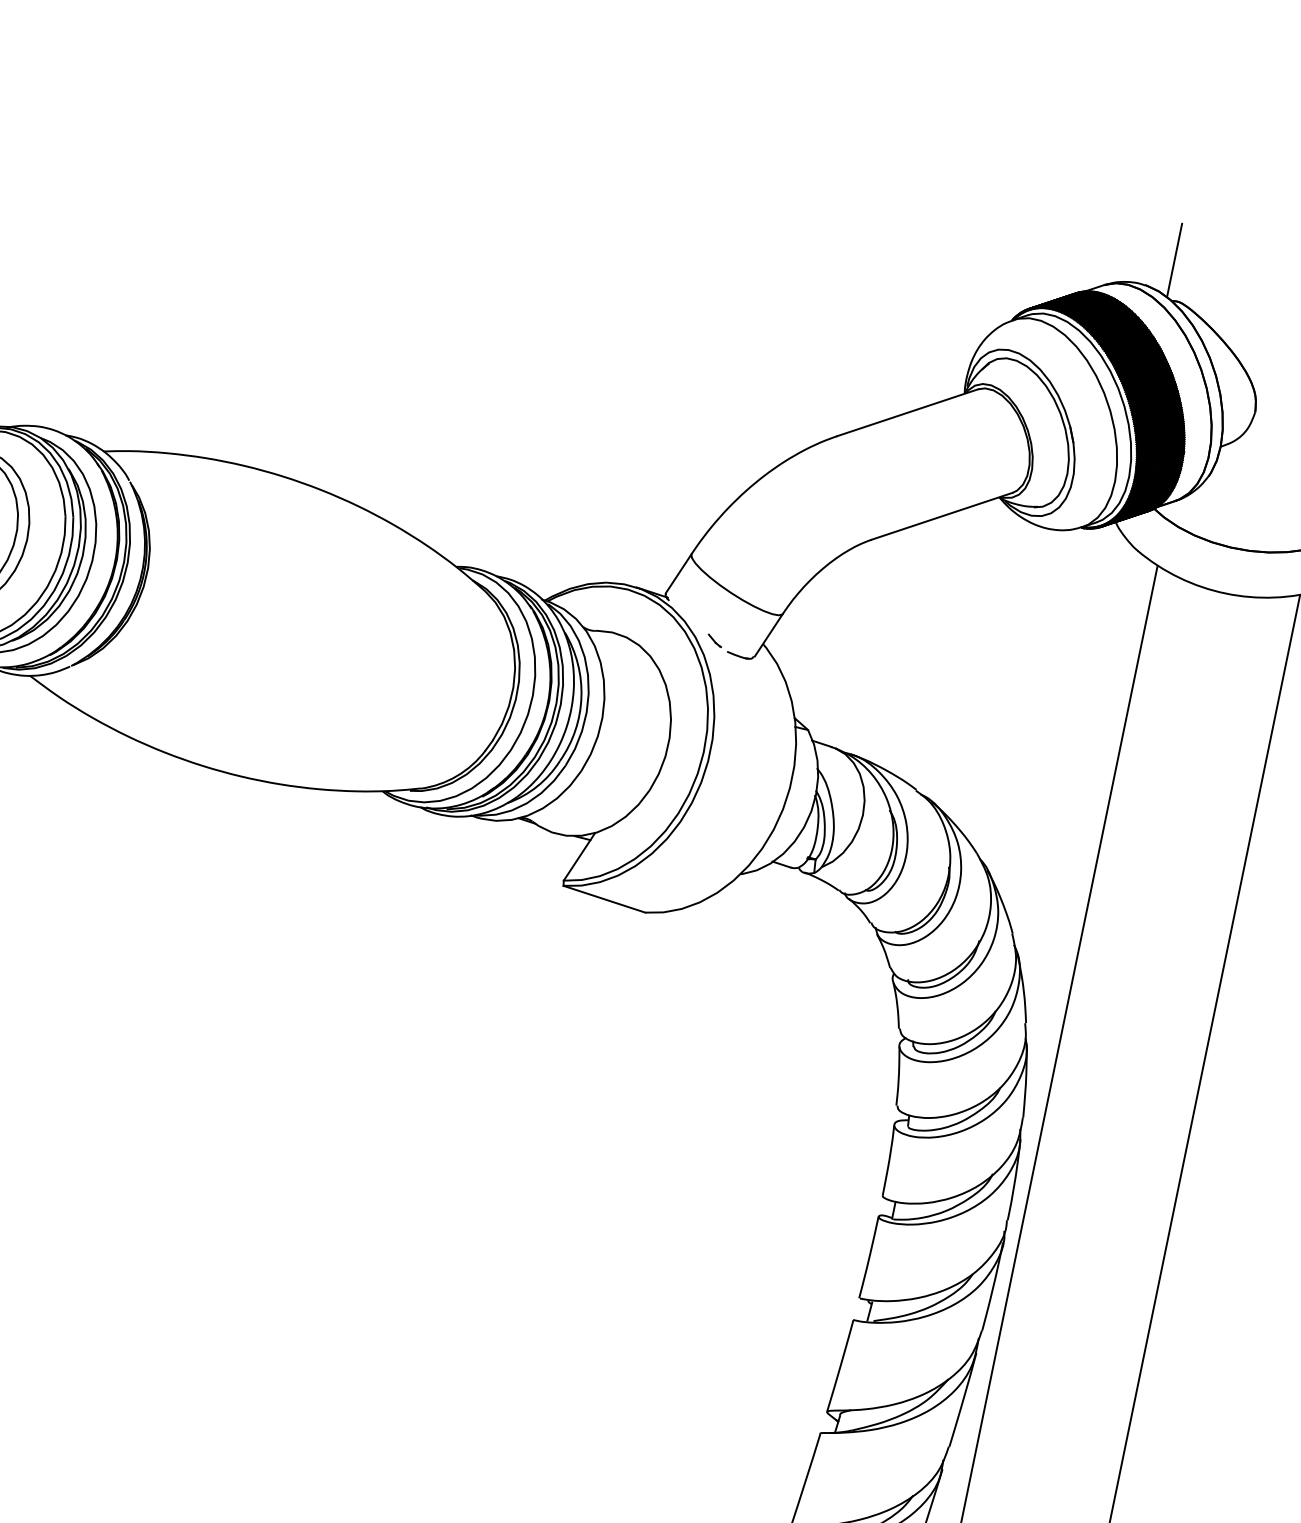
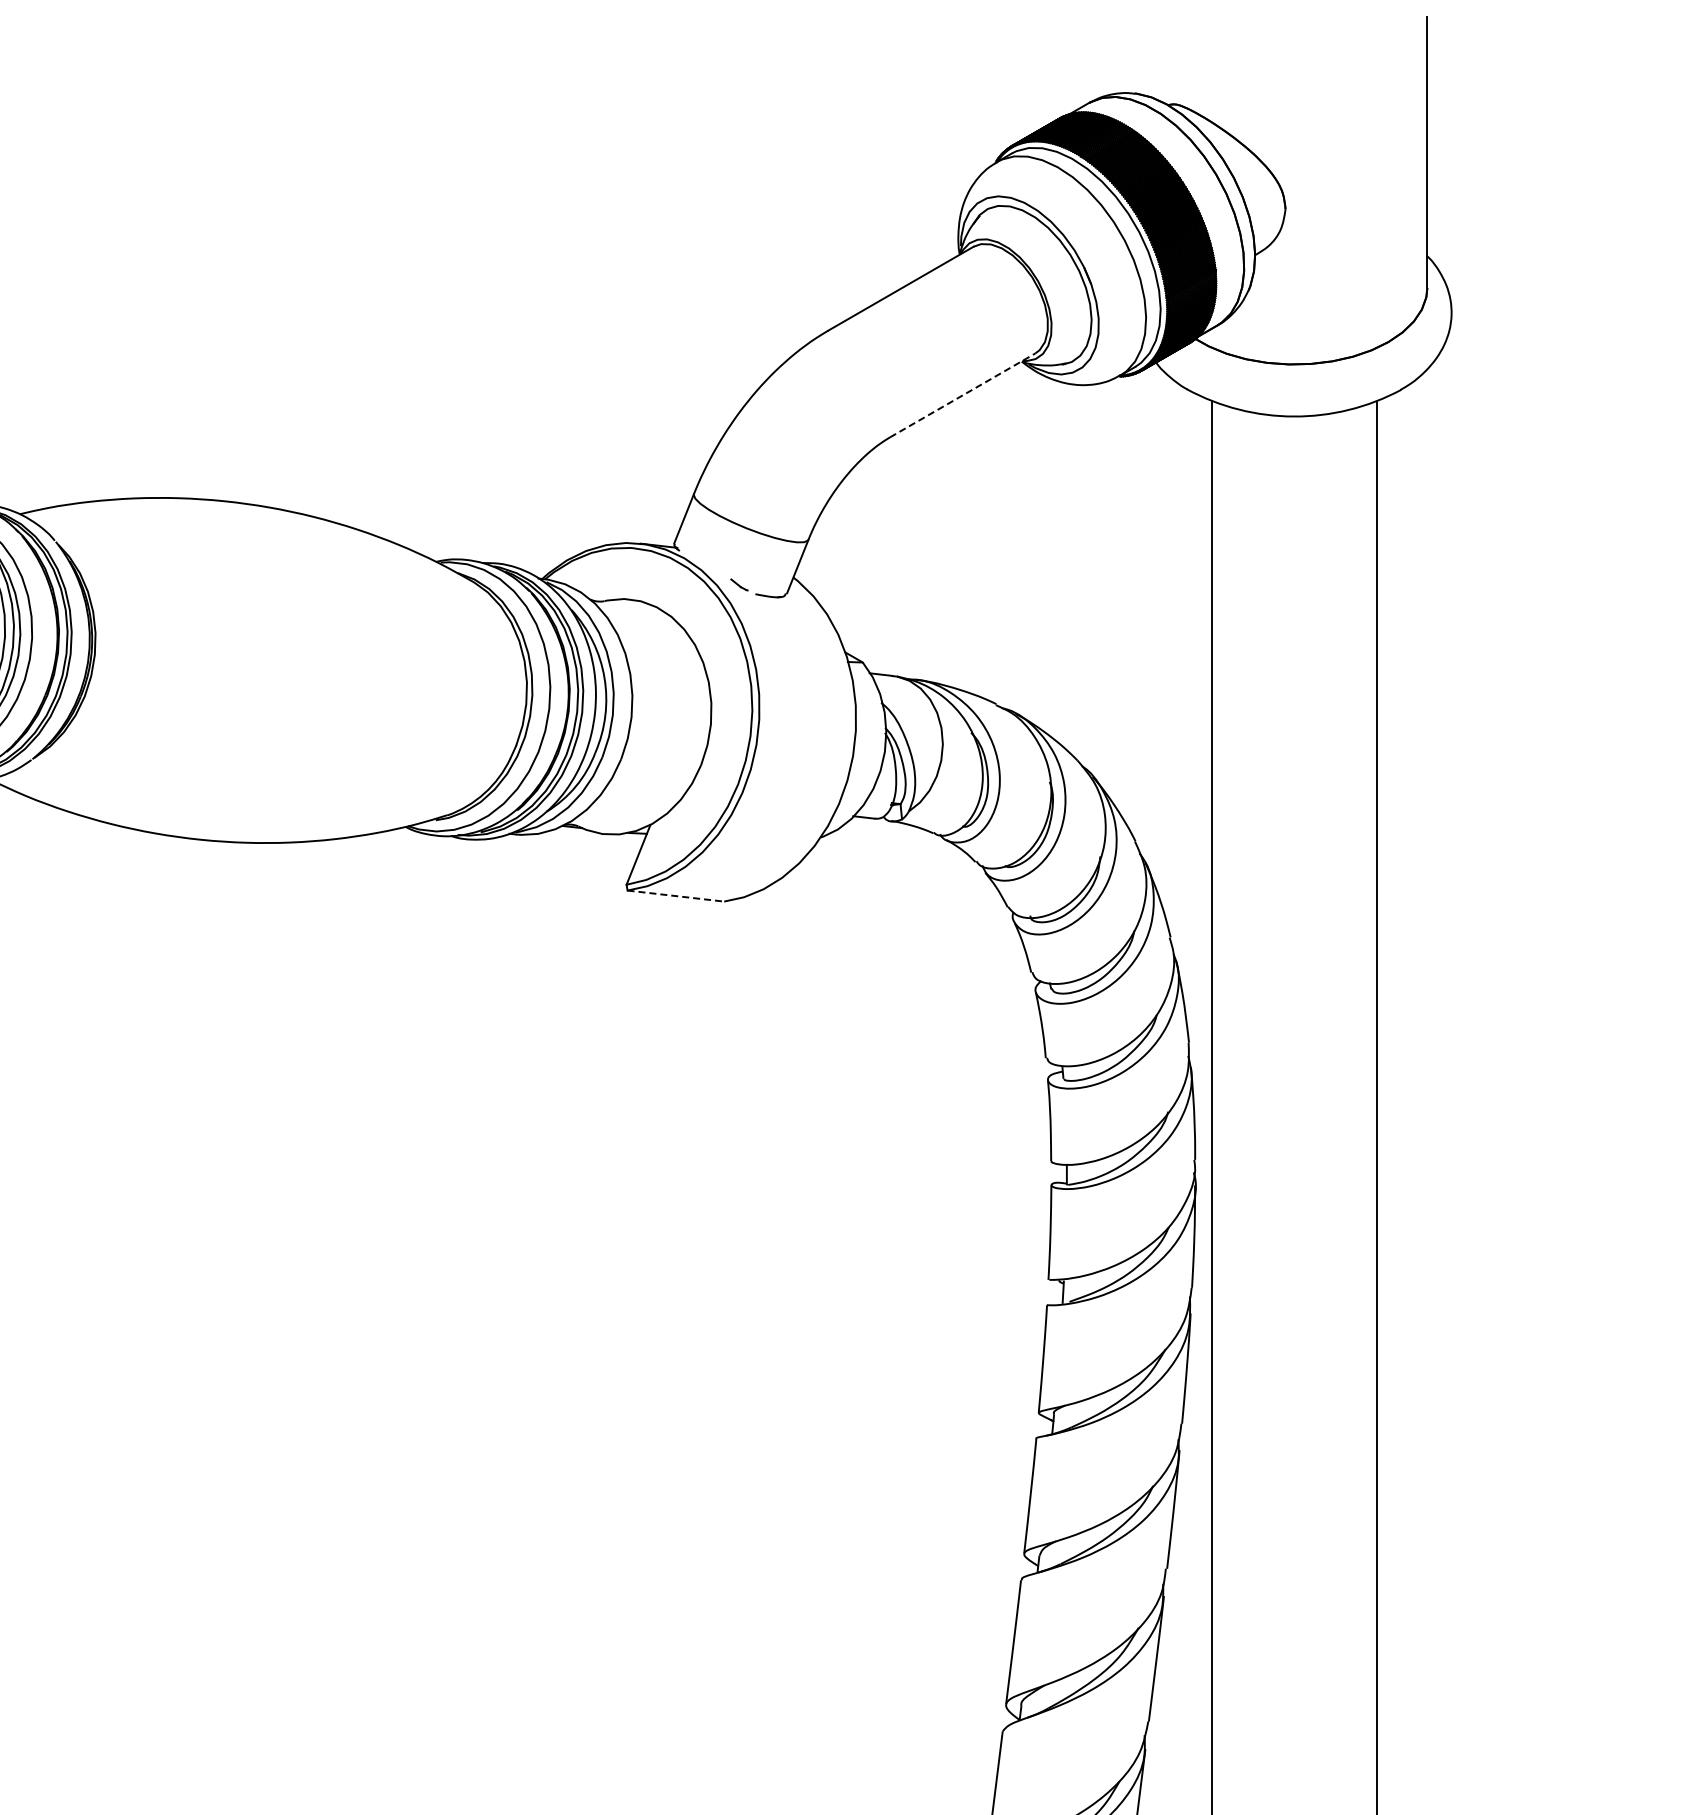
line: (1174, 260) -> (1161, 59), removed
line: (942, 516) -> (962, 395), solid -> dashed
line: (604, 899) -> (675, 896), solid -> dashed

